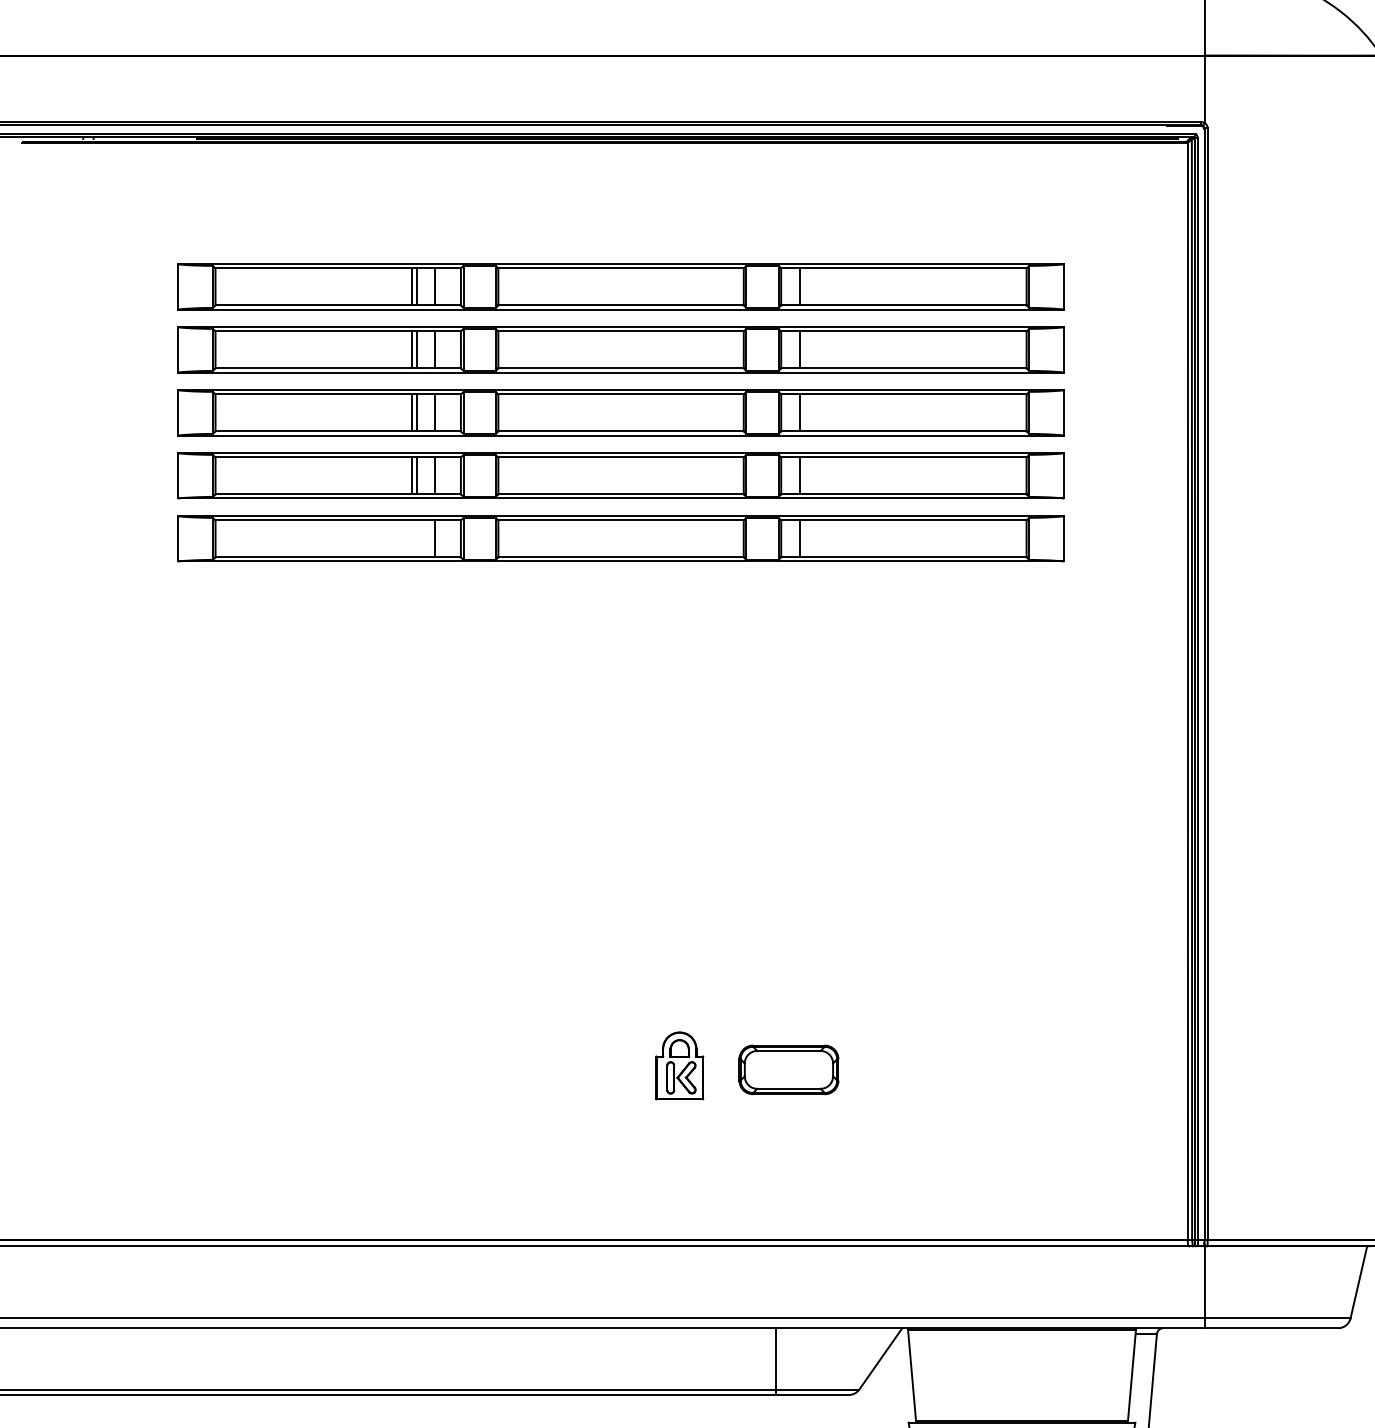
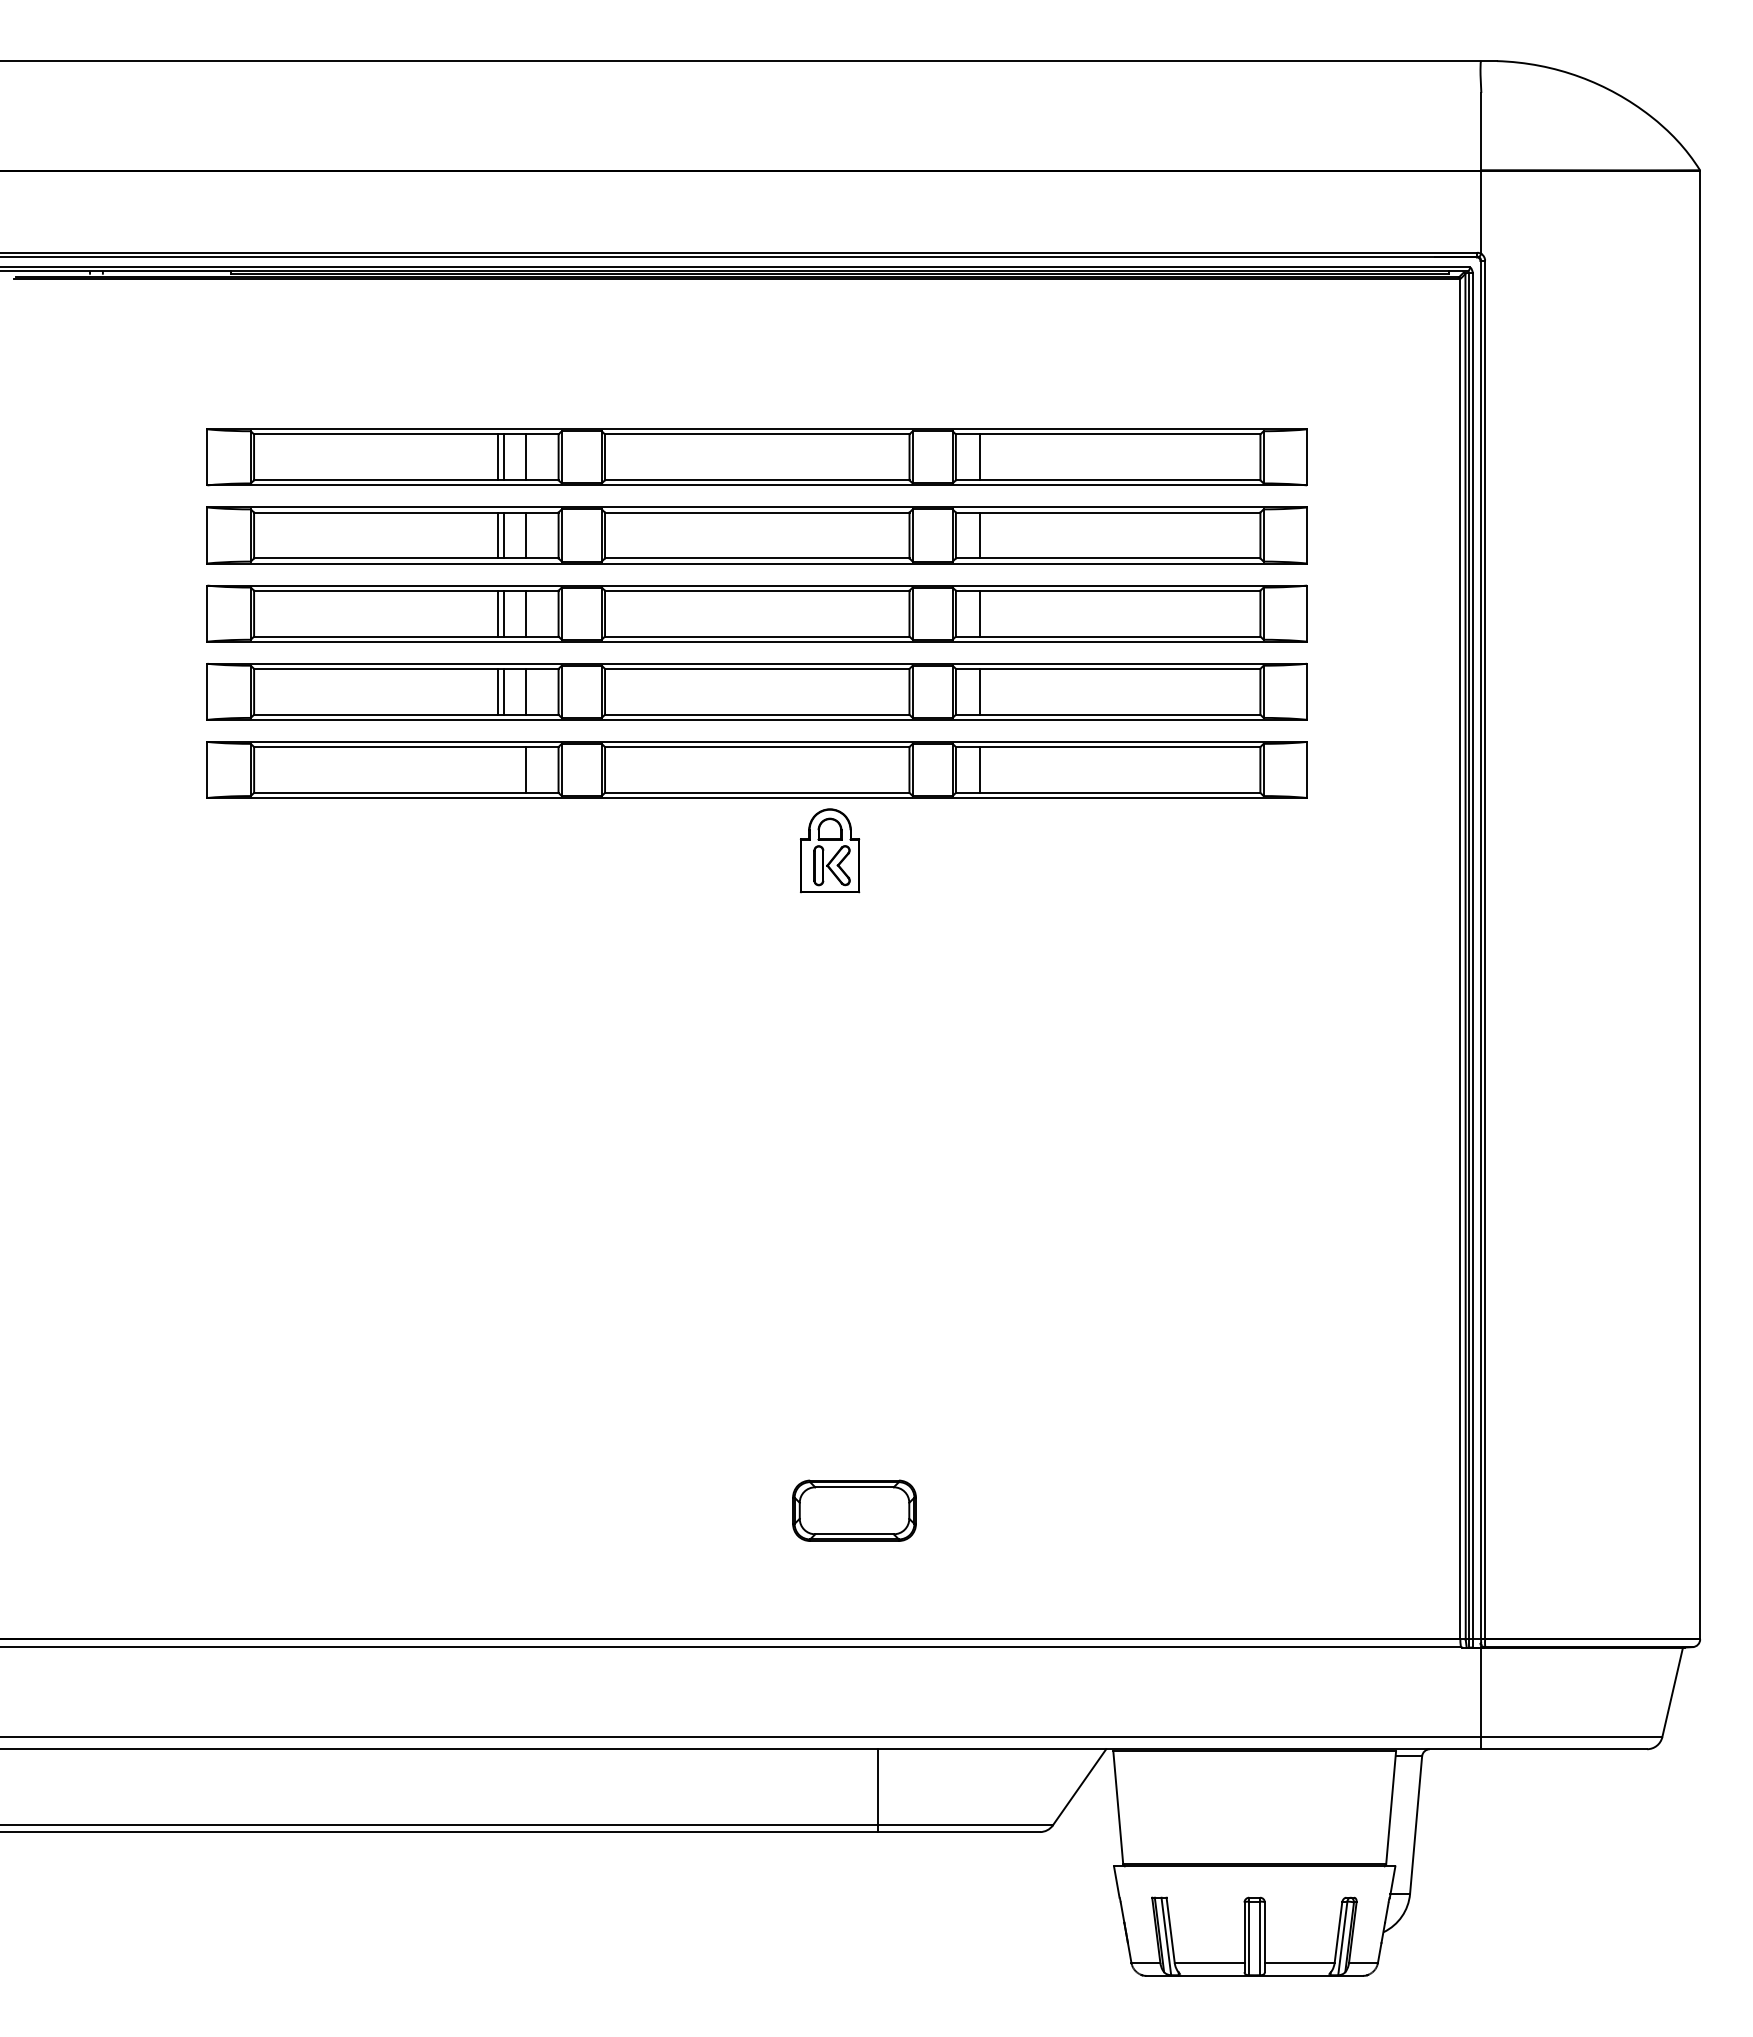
part: (680, 1065) -> (830, 850), moved
part: (788, 1069) -> (854, 1510), moved
line: (776, 1361) -> (877, 1790), moved

